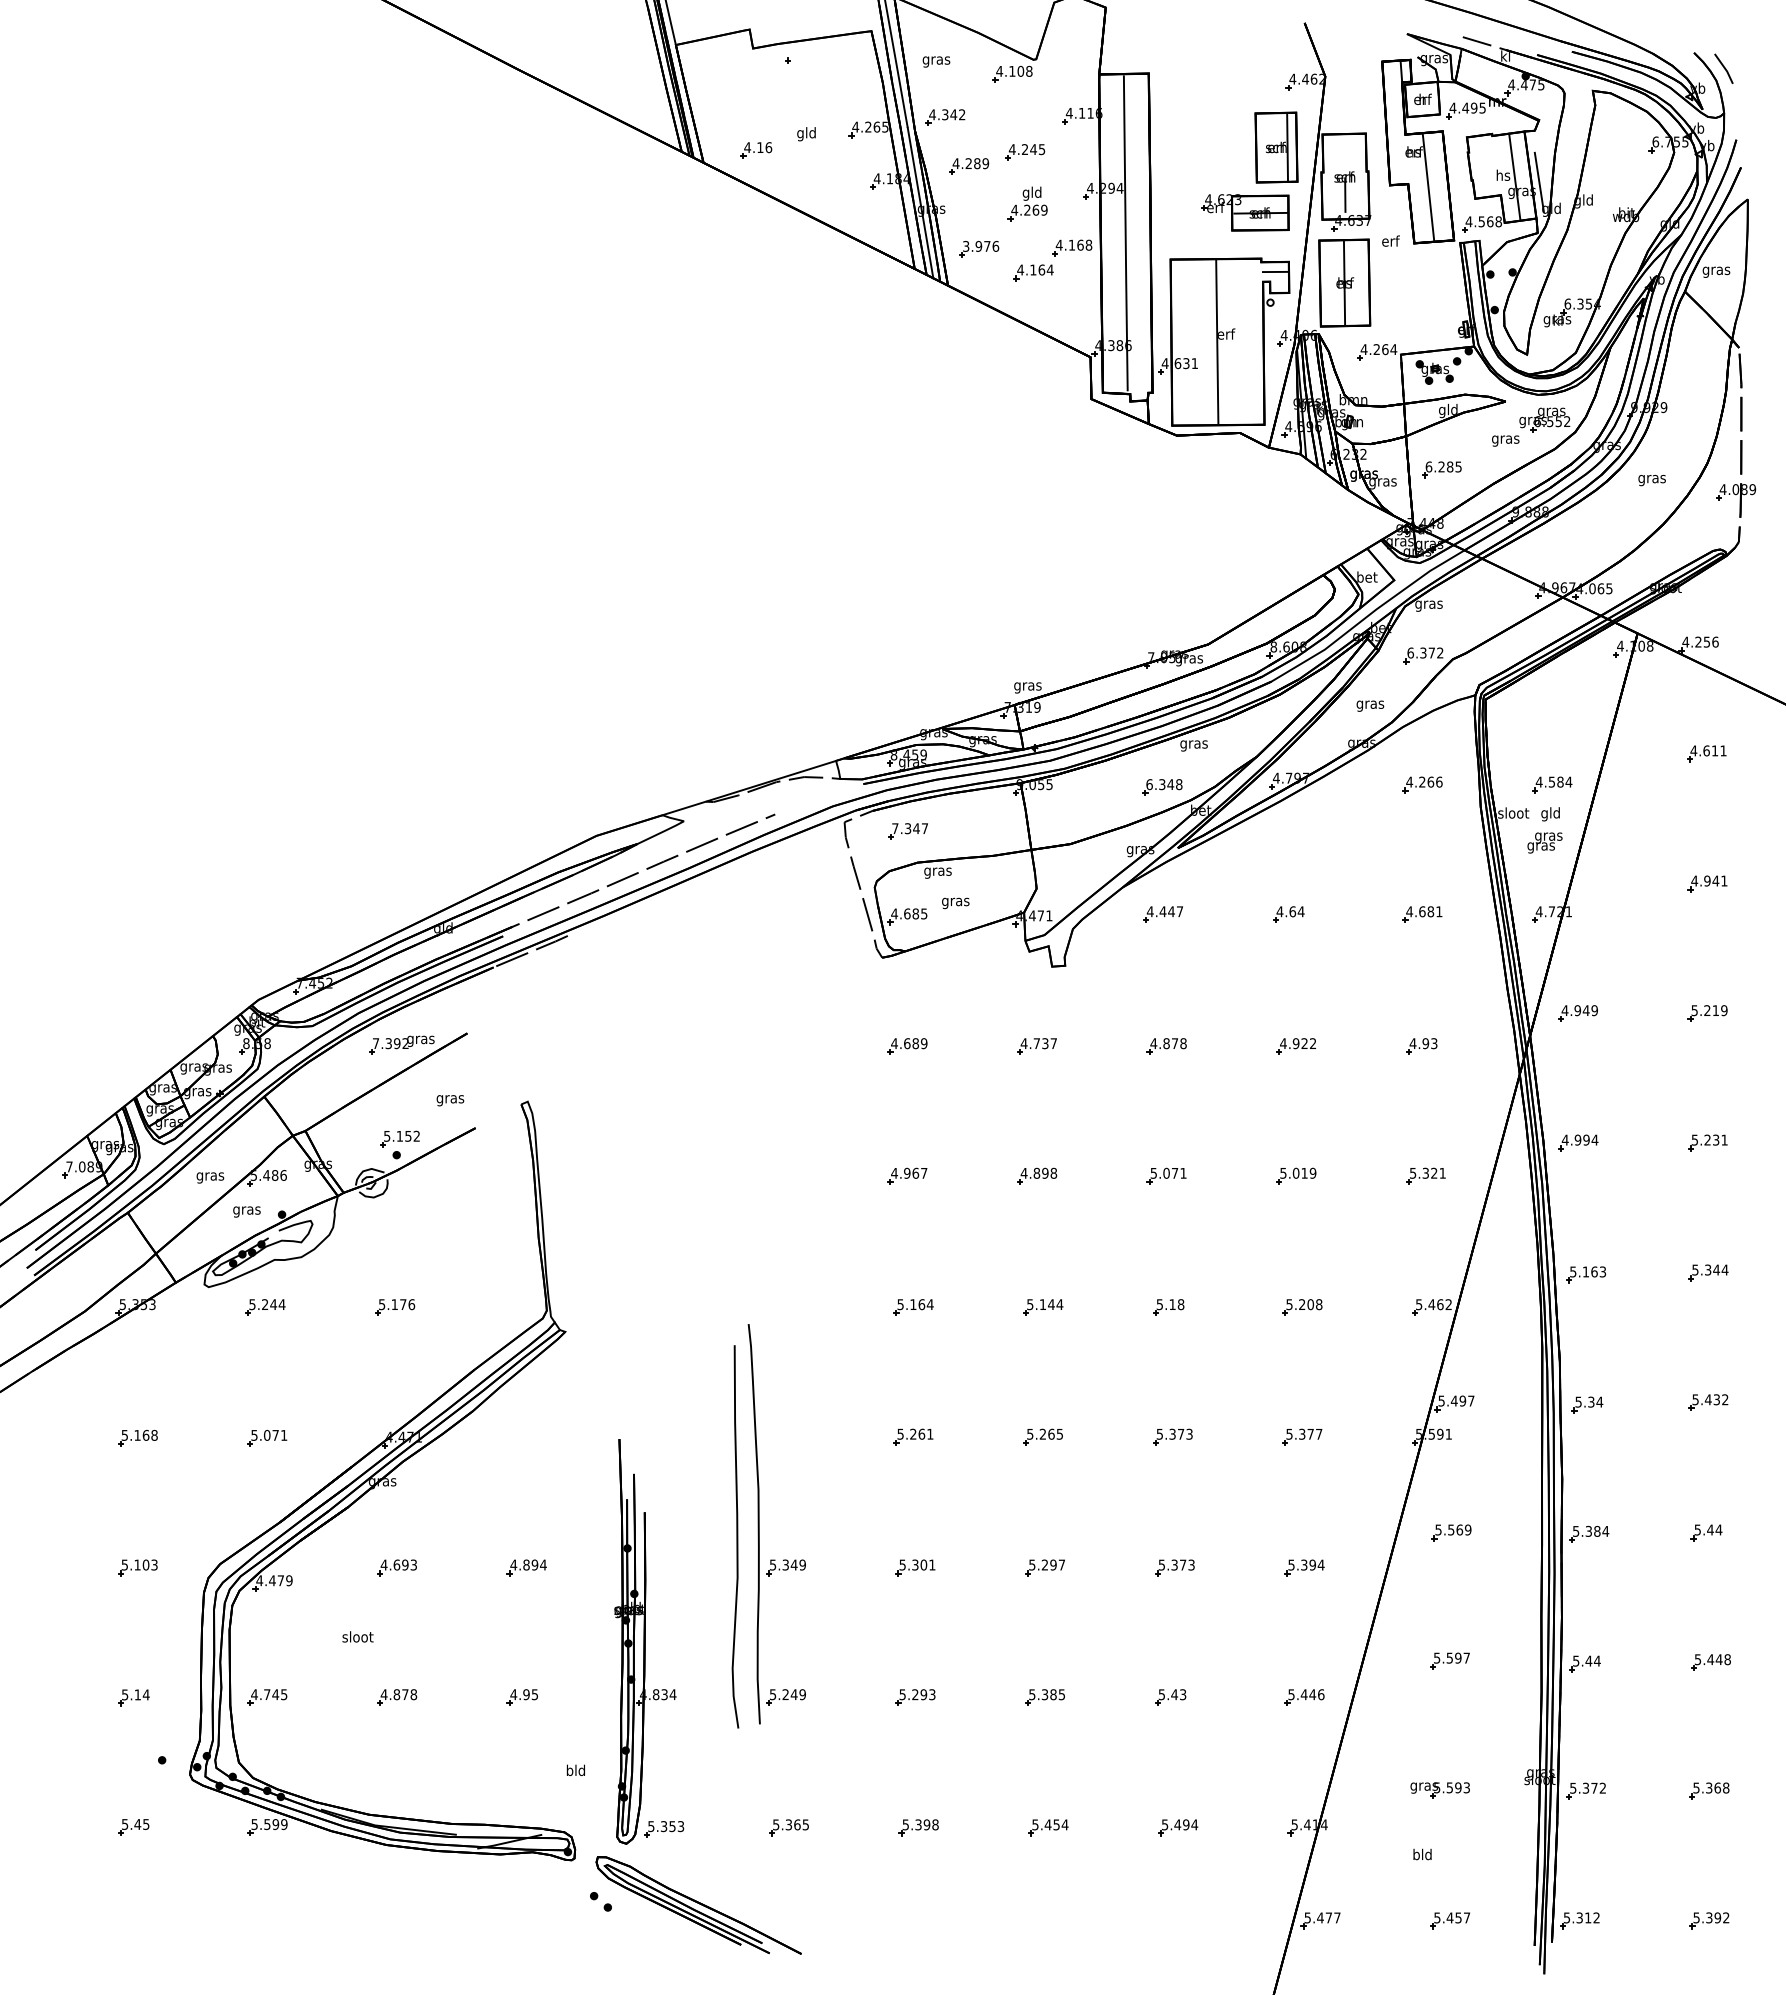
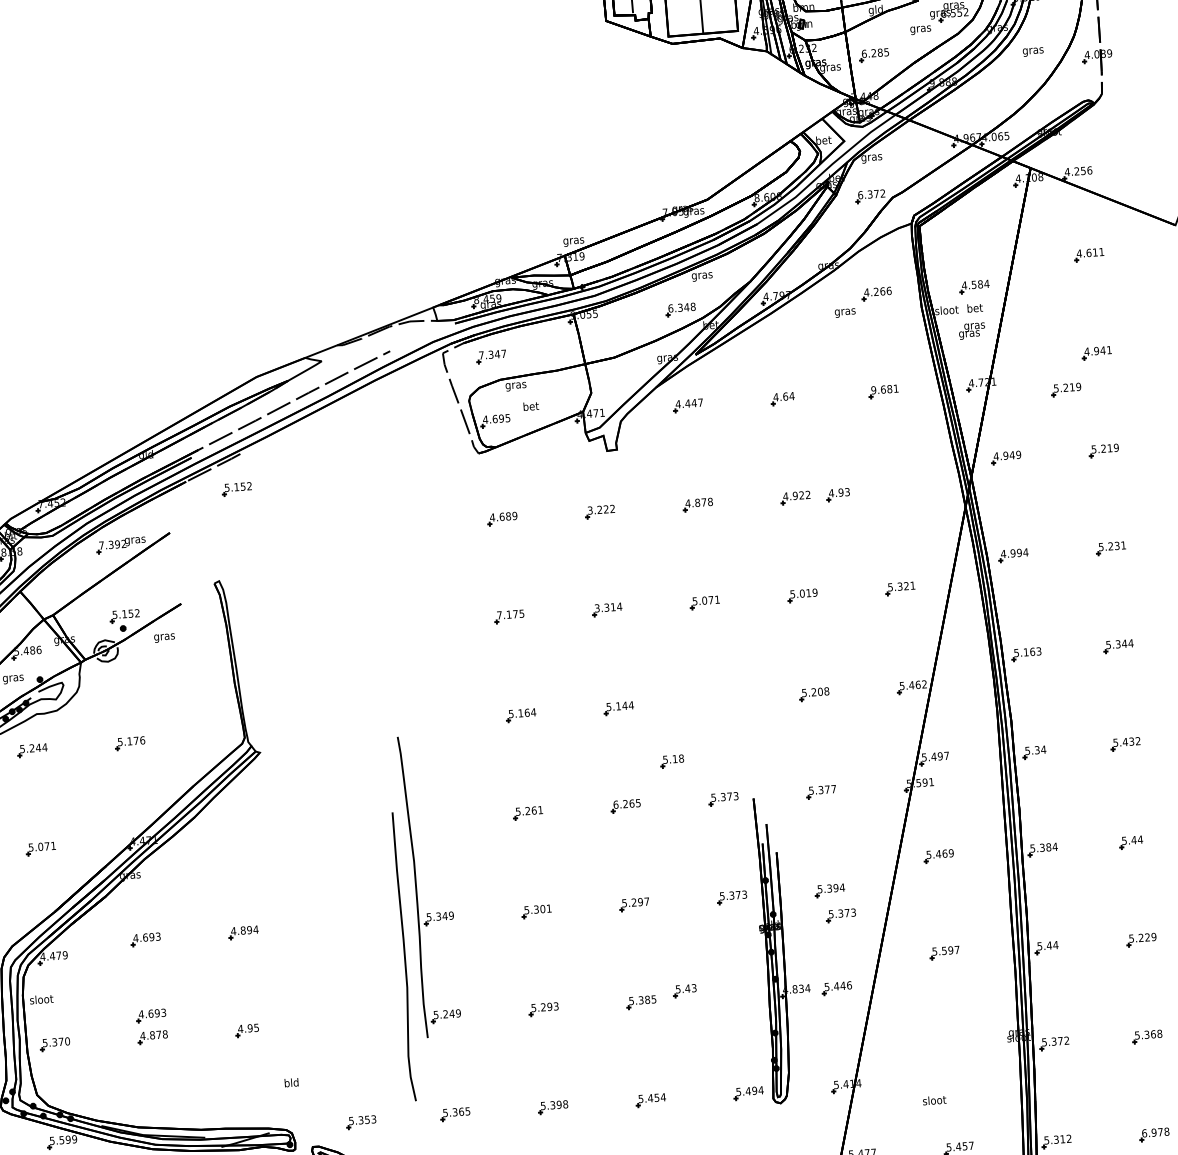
text: (1370, 705) -> (845, 312), moved
text: (1551, 814) -> (975, 309), gld -> bet
text: (955, 901) -> (530, 407), gras -> bet
text: (1409, 911) -> (873, 390), 4.681 -> 9.681
text: (915, 913) -> (501, 418), 4.685 -> 4.695
part: (1663, 929) -> (1066, 389), added
part: (559, 981) -> (236, 488), added
text: (1038, 1043) -> (601, 509), 4.737 -> 3.222
part: (1421, 1046) -> (837, 494), moved
text: (450, 1100) -> (164, 637), moved
text: (909, 1172) -> (510, 613), 4.967 -> 7.175
text: (1038, 1172) -> (608, 606), 4.898 -> 3.314
part: (1168, 1307) -> (672, 761), moved
text: (1030, 1433) -> (616, 804), 5.265 -> 6.265
text: (1450, 1529) -> (937, 853), 5.569 -> 5.469
curve: (736, 1536) -> (404, 956), moved
part: (1316, 1601) -> (840, 915), added
text: (357, 1636) -> (41, 999), moved
part: (645, 1641) -> (784, 949), moved
text: (1718, 1659) -> (1147, 937), 5.448 -> 5.229
part: (396, 1668) -> (150, 1015), added
text: (269, 1694) -> (56, 1042), 4.745 -> 5.370
part: (1170, 1697) -> (684, 990), moved
part: (1439, 1790) -> (943, 1051), removed
text: (1422, 1854) -> (934, 1100), bld -> sloot
text: (1711, 1917) -> (1155, 1132), 5.392 -> 6.978

